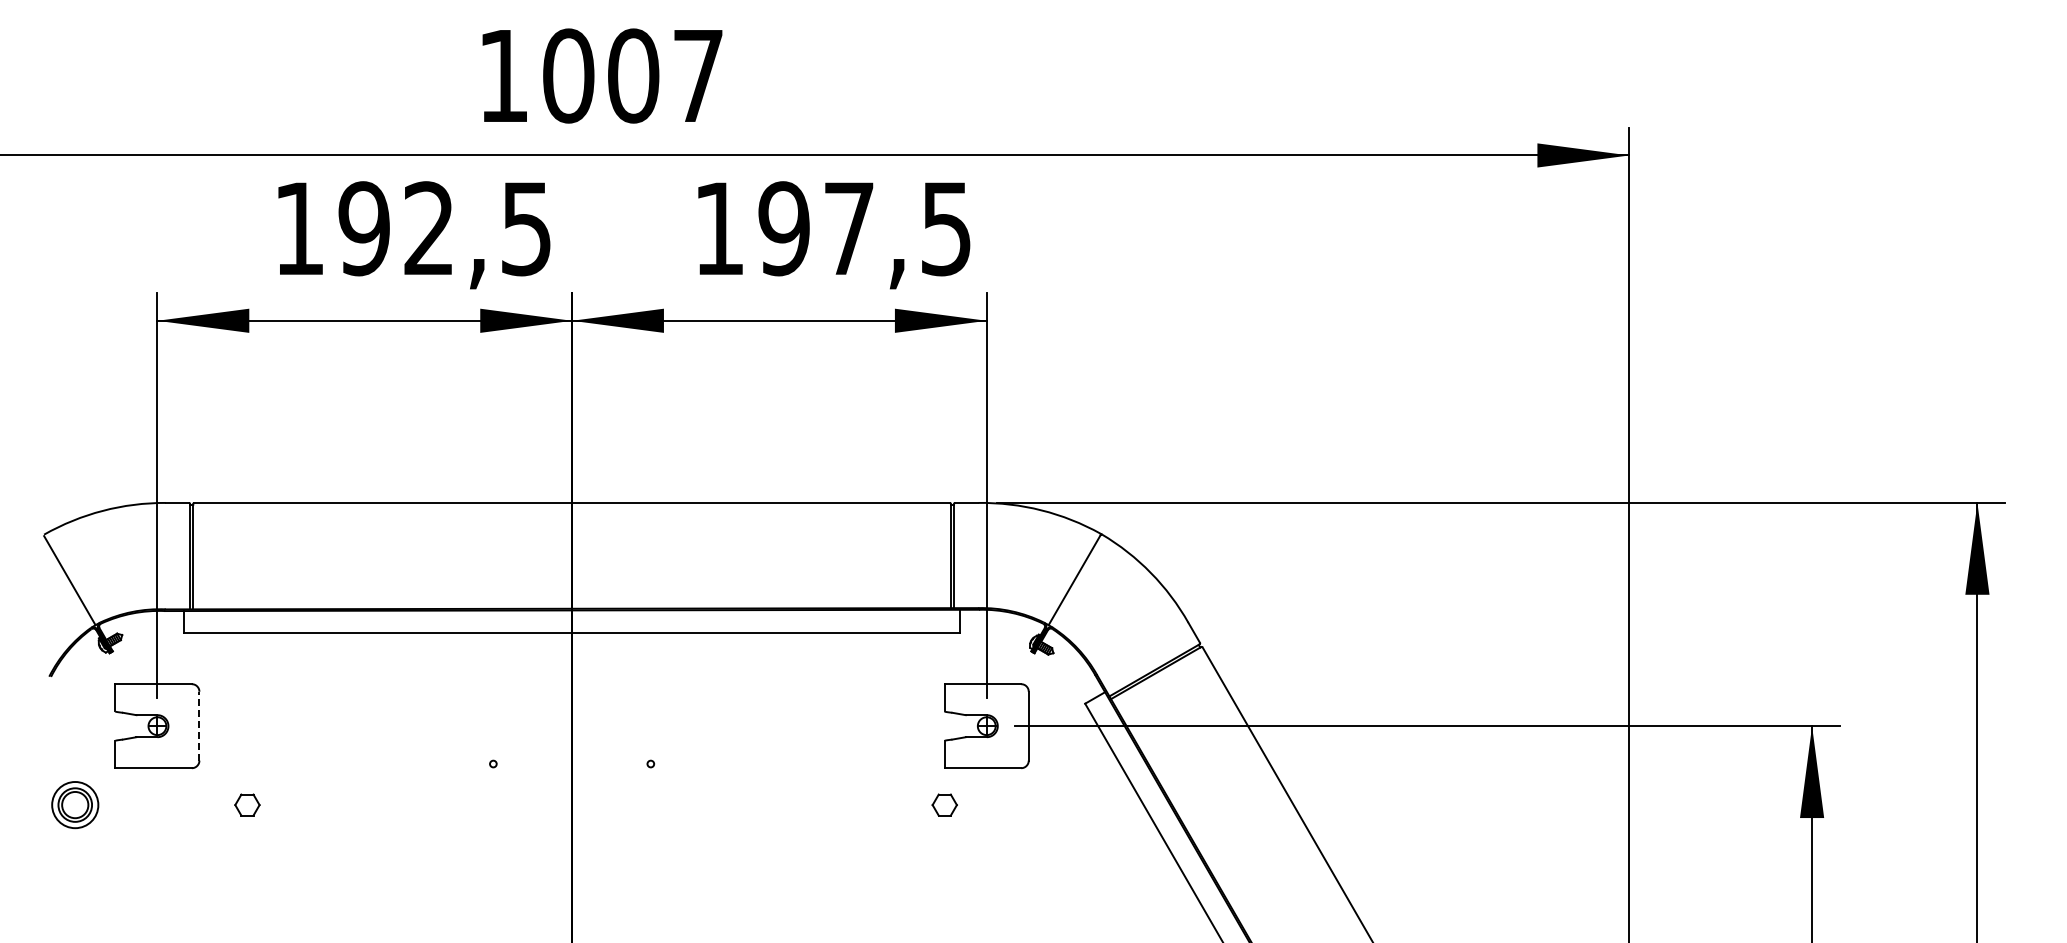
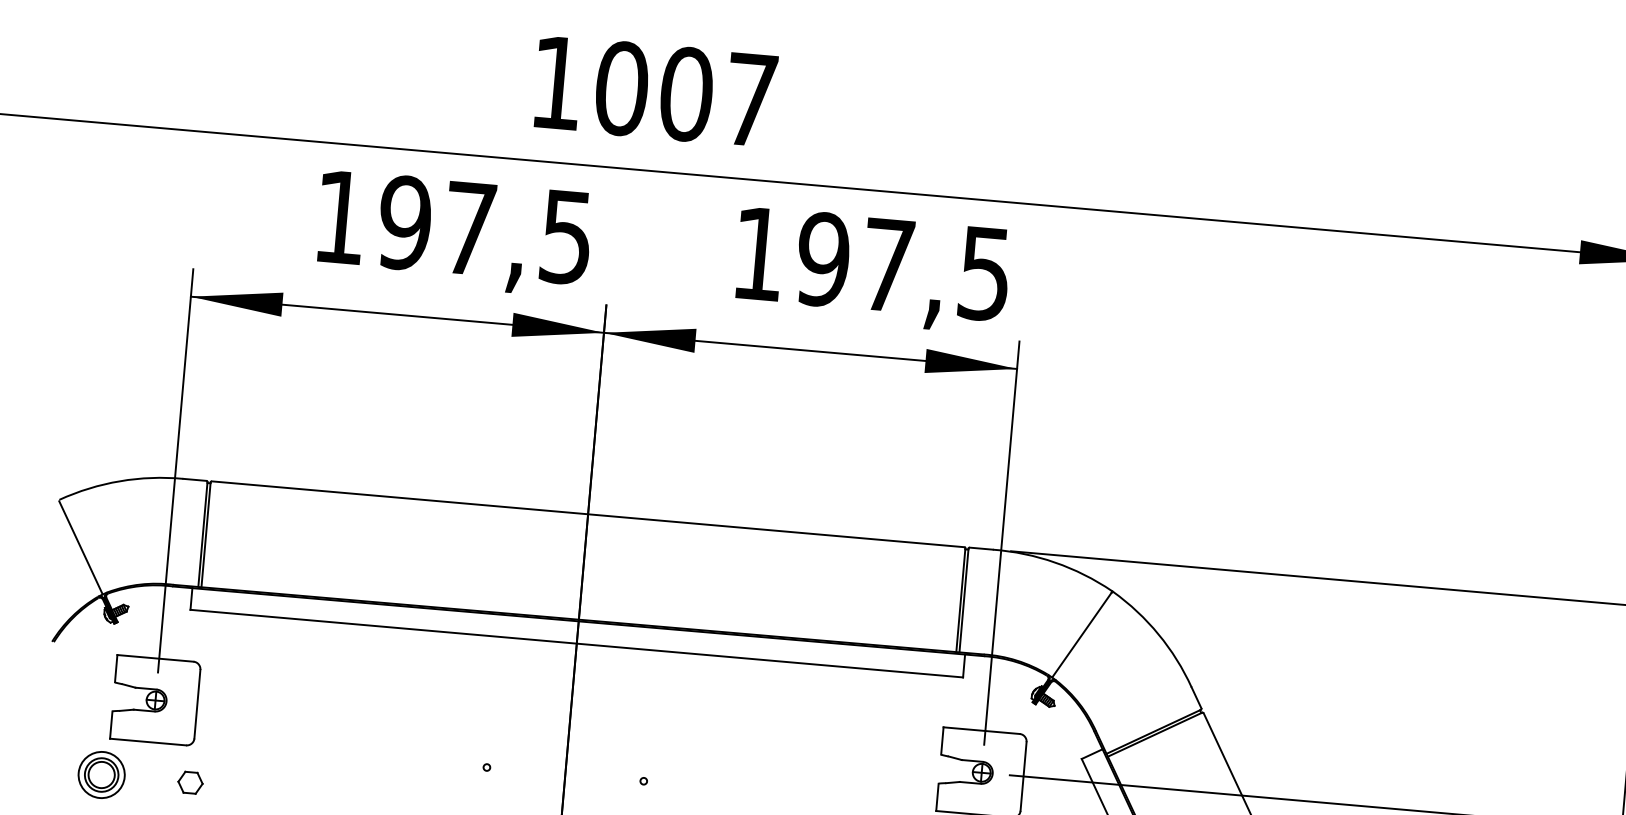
text: (428, 227) -> (469, 227), 192,5 -> 197,5
line: (199, 725) -> (197, 703), dashed -> solid
part: (247, 804) -> (190, 782), moved
part: (75, 805) -> (101, 775), moved

